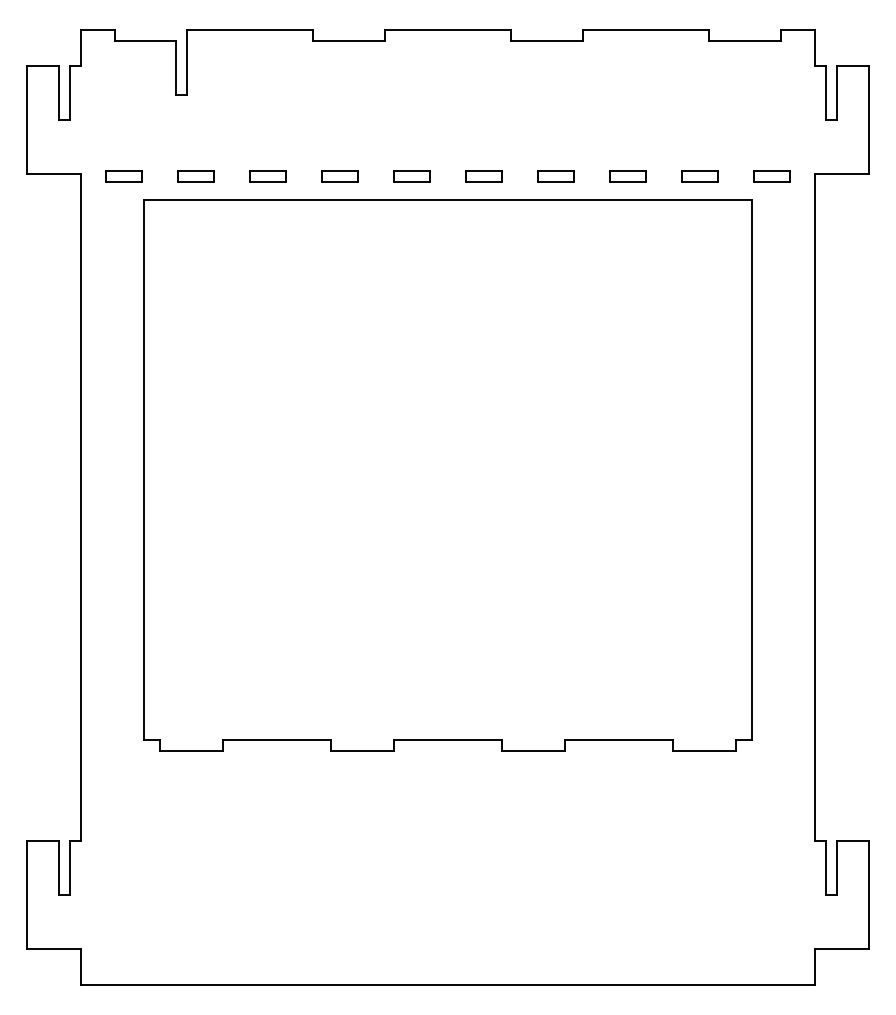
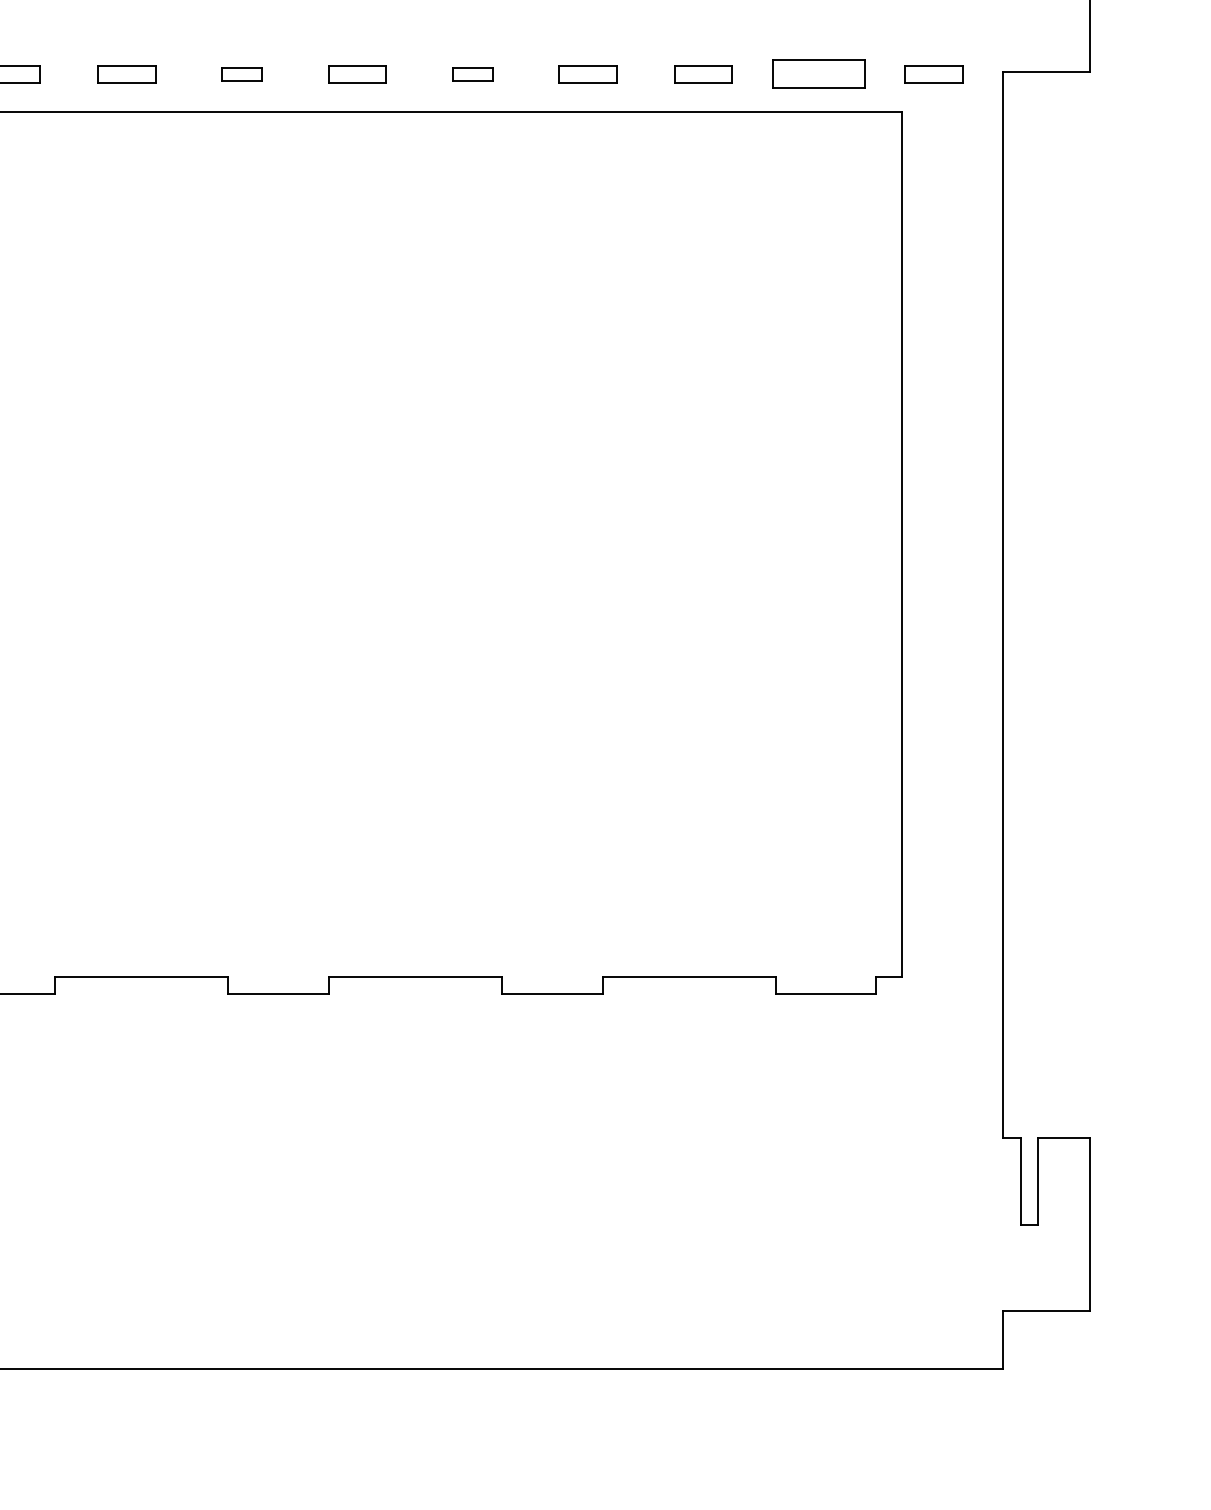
part: (339, 176) -> (241, 74), size x0.7
part: (483, 176) -> (472, 74), size x0.7
part: (699, 176) -> (817, 74), size x1.6

